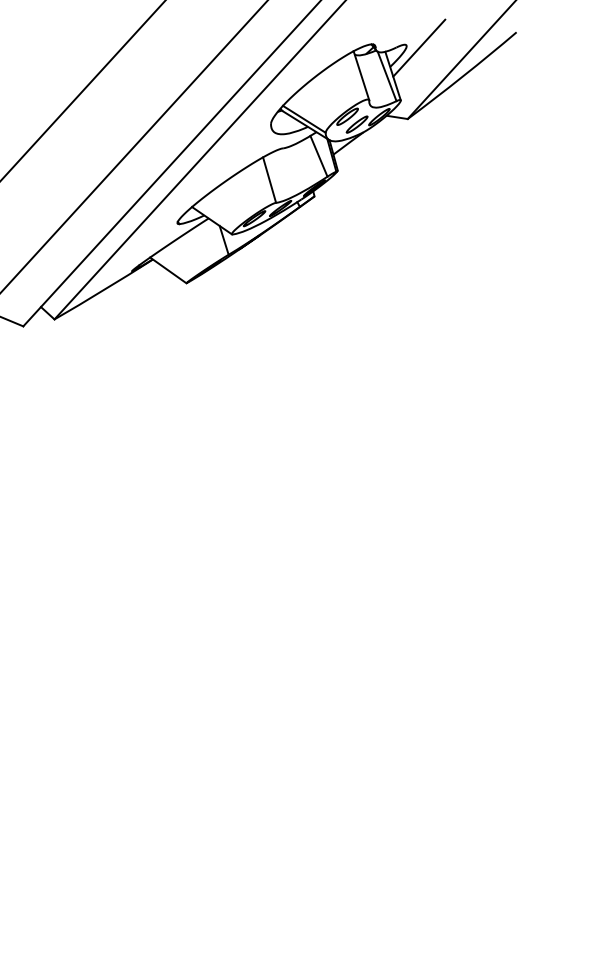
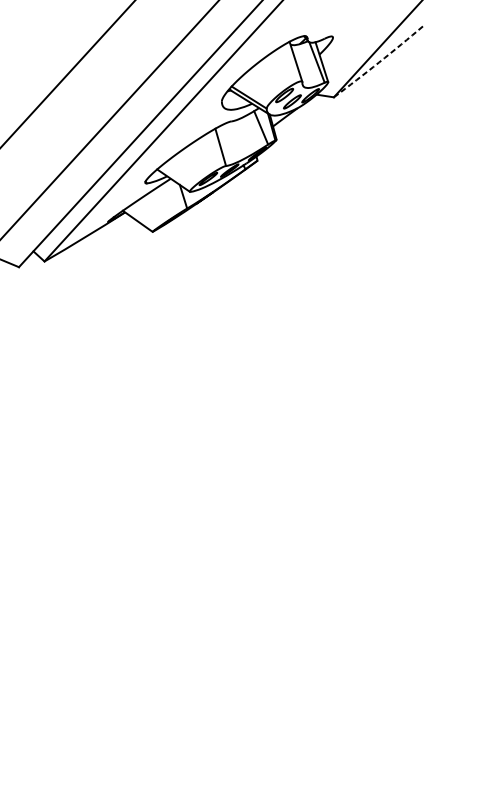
line: (419, 47) -> (343, 38), removed
arc: (462, 76) -> (378, 62), solid -> dashed

